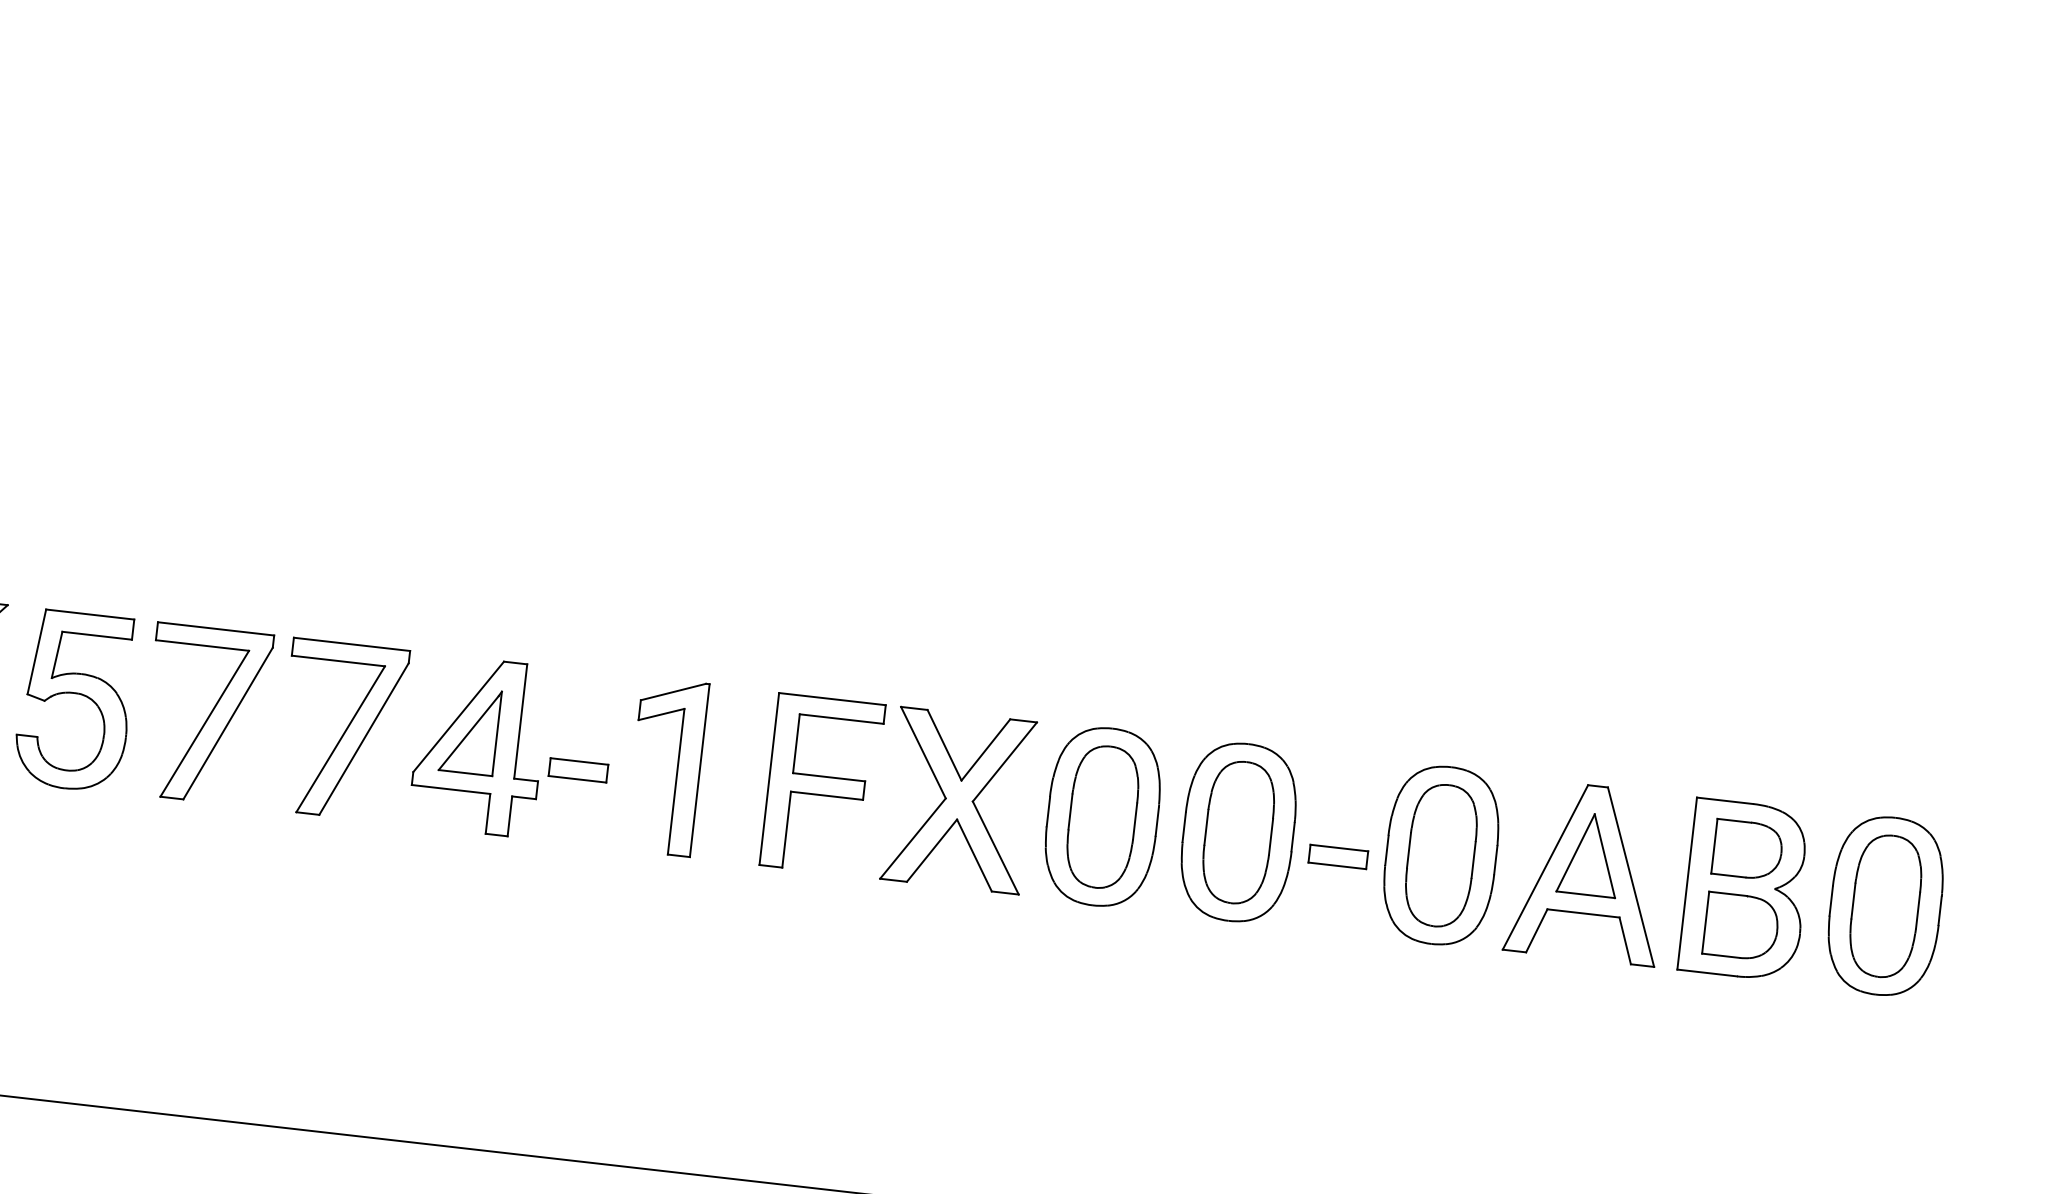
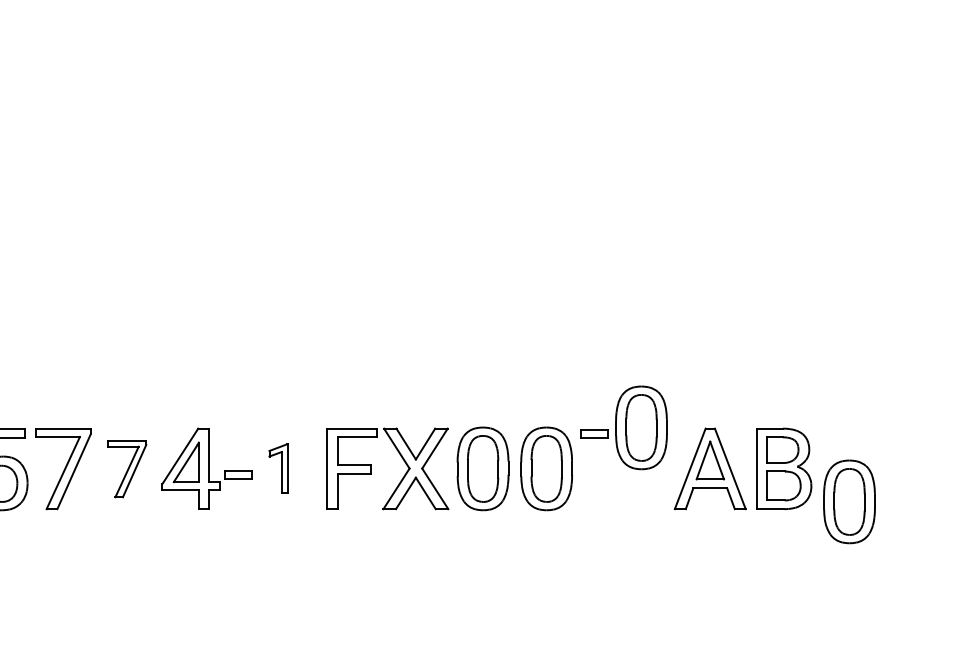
part: (342, 731) -> (127, 469), size x0.7
part: (665, 766) -> (278, 468), size x0.6
part: (1402, 850) -> (623, 427), moved
part: (1885, 905) -> (849, 501), moved

